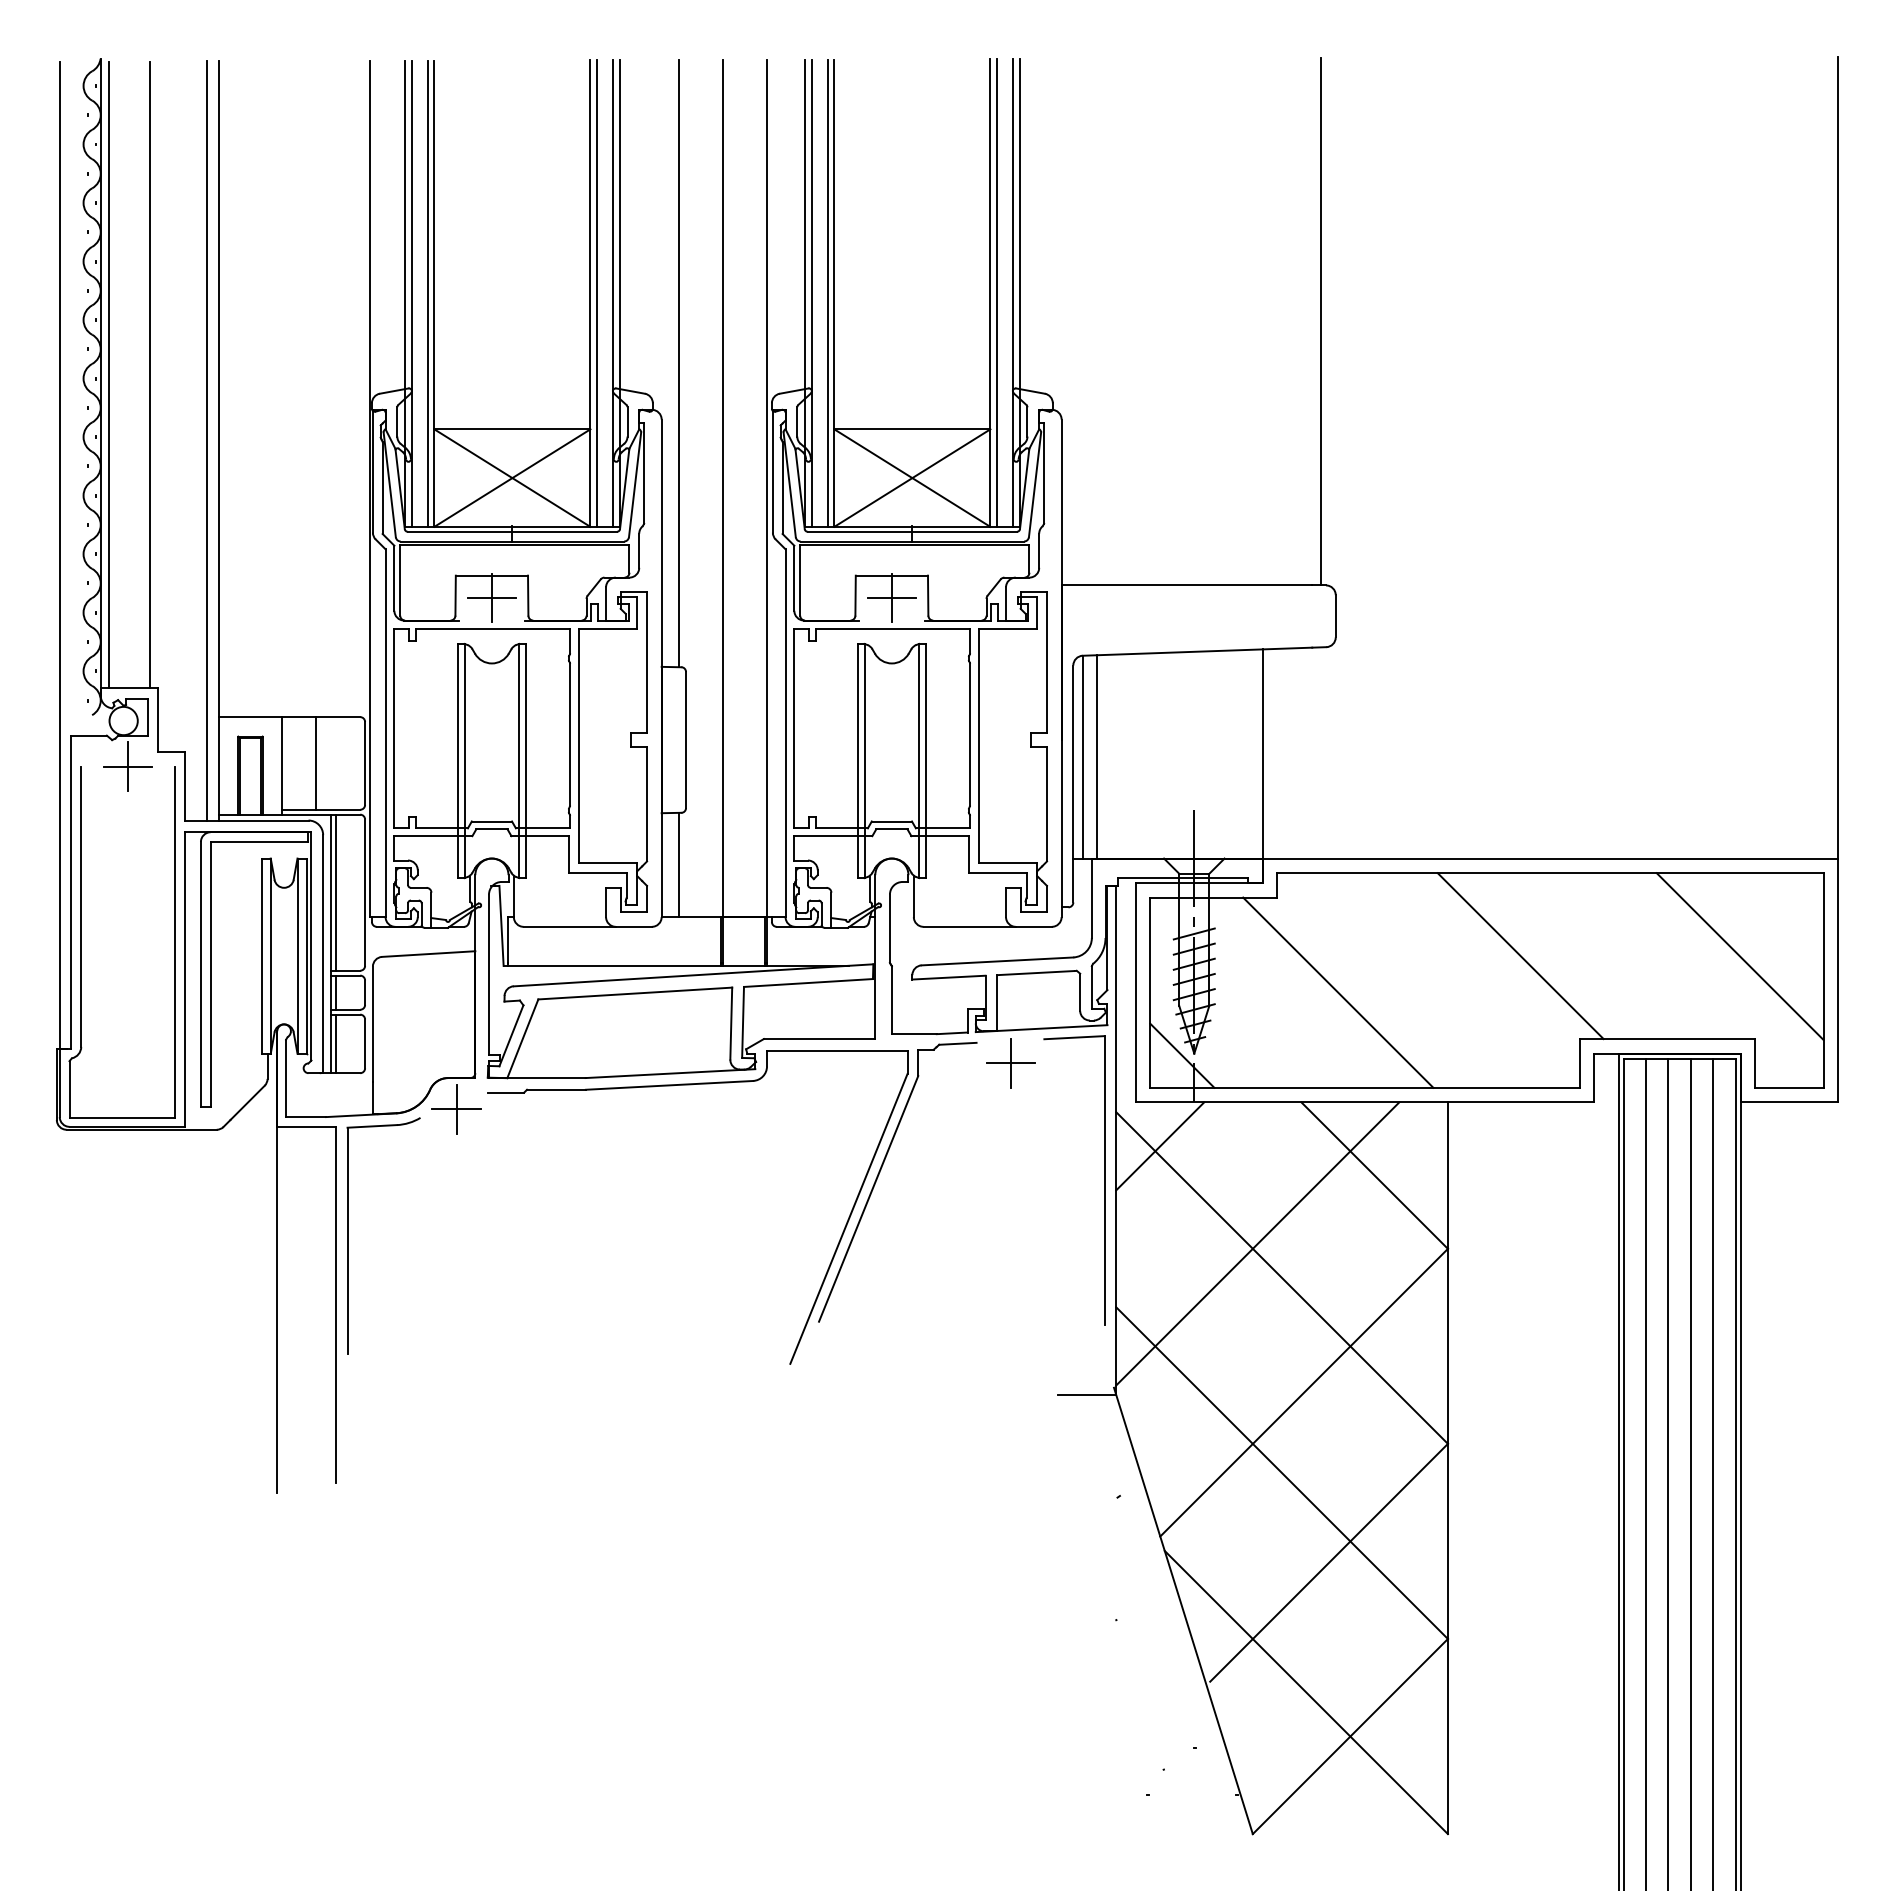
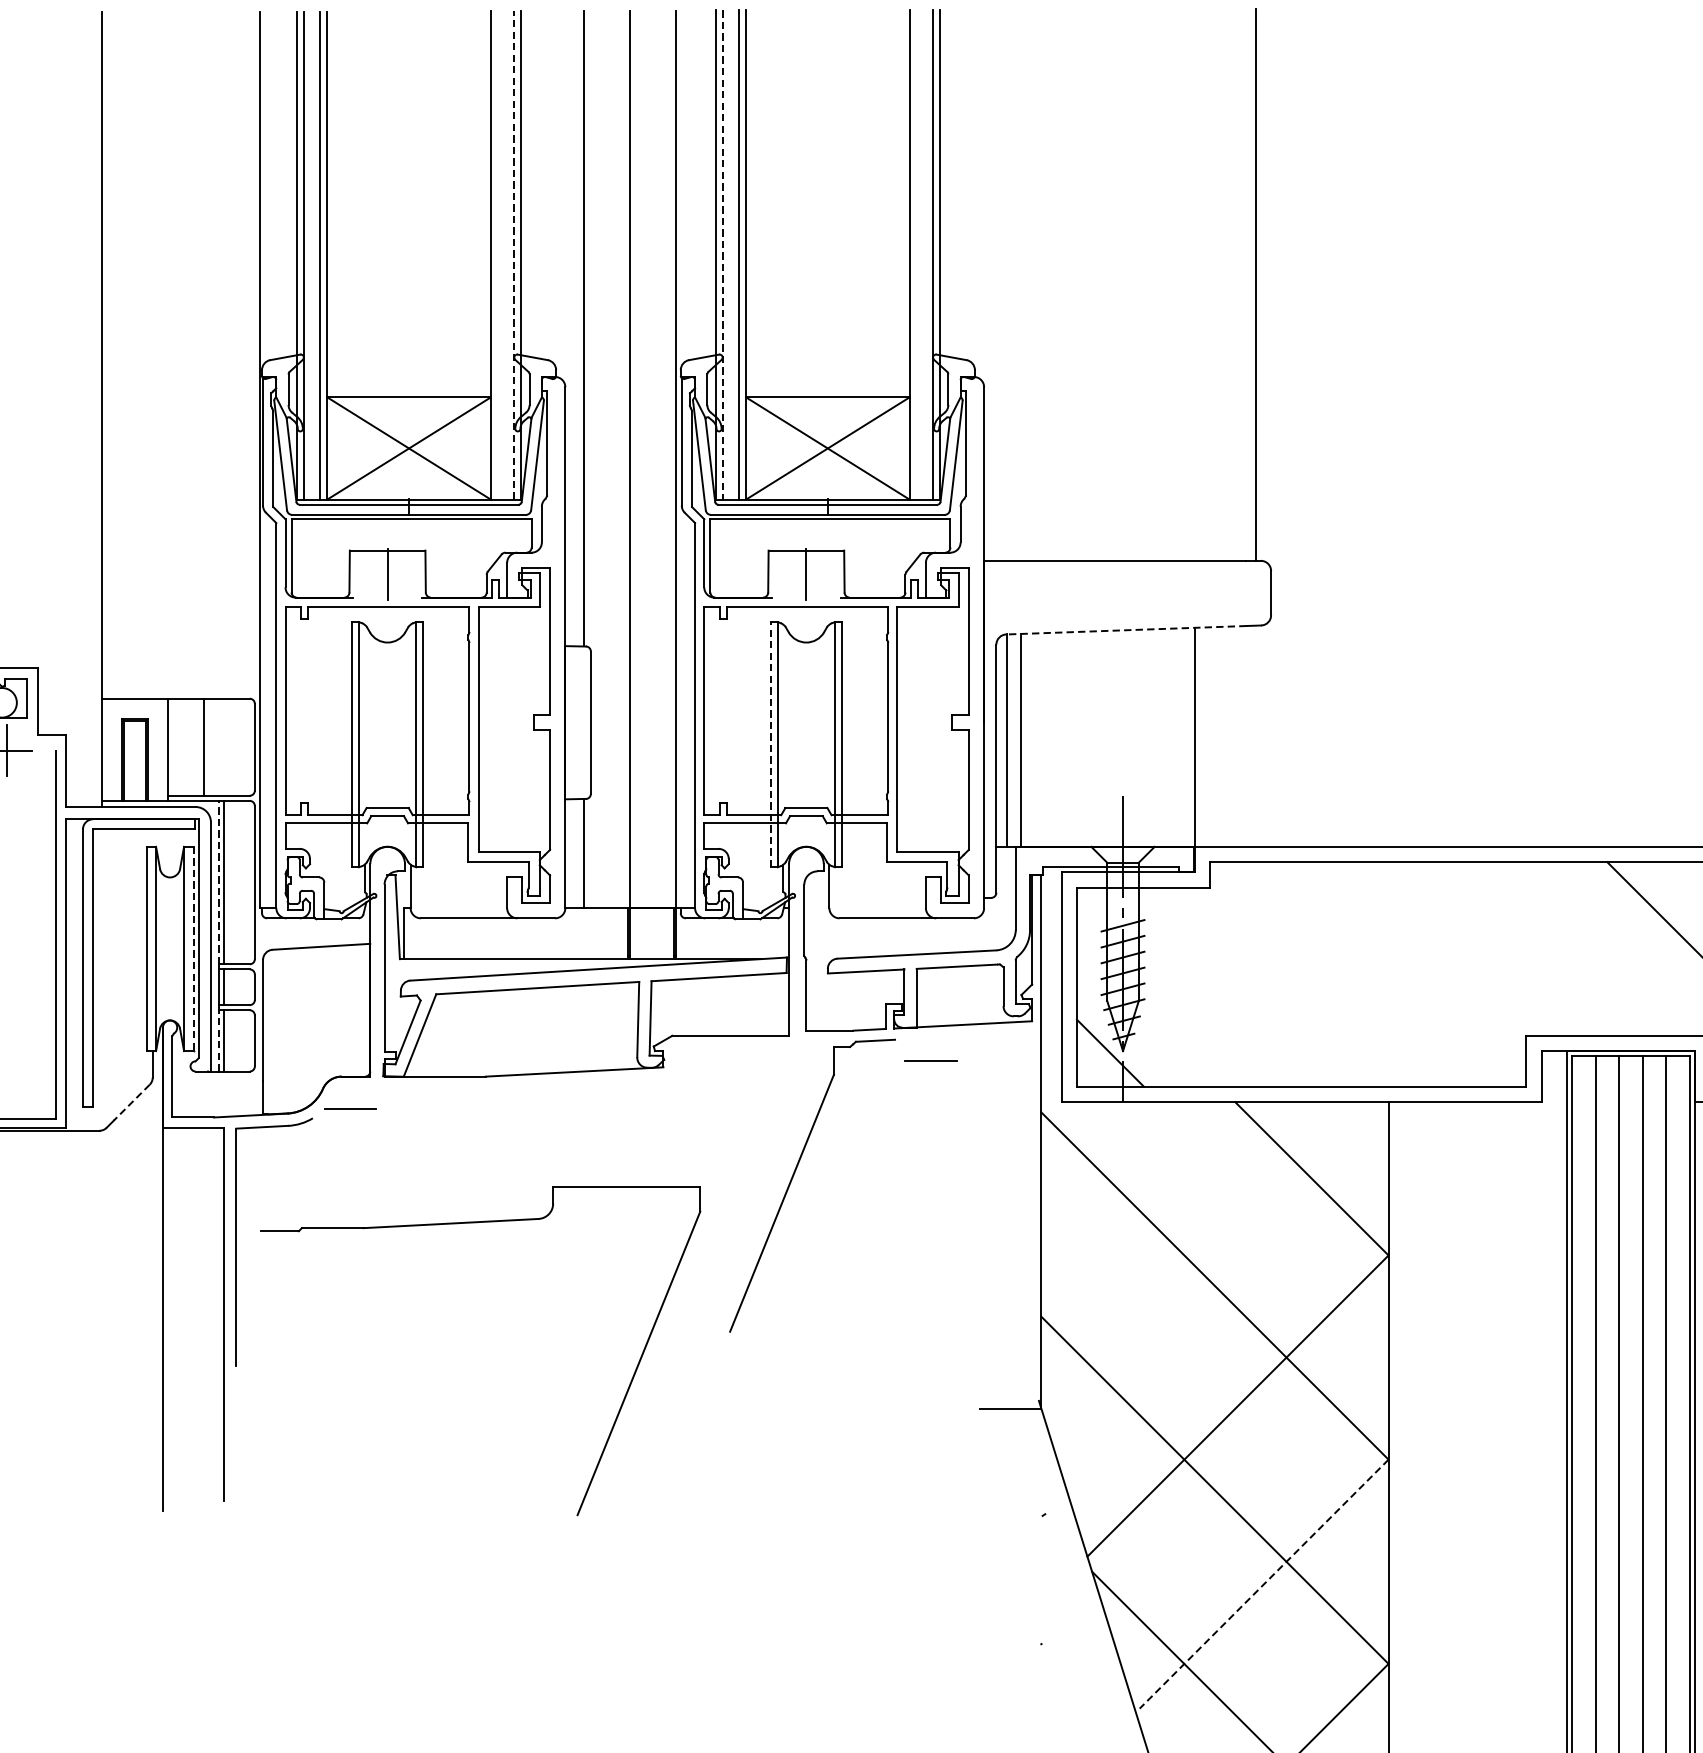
line: (997, 292) -> (916, 254), removed
line: (597, 293) -> (498, 255), removed
line: (612, 293) -> (513, 255), solid -> dashed
line: (811, 293) -> (722, 255), solid -> dashed
line: (149, 374) -> (29, 340), removed
line: (207, 440) -> (89, 409), removed
line: (491, 598) -> (387, 574), removed
line: (891, 598) -> (805, 574), removed
line: (1197, 651) -> (1126, 630), solid -> dashed
line: (858, 760) -> (771, 744), solid -> dashed
line: (330, 892) -> (218, 882), solid -> dashed
line: (306, 956) -> (193, 949), solid -> dashed
line: (1520, 956) -> (1464, 949), removed
line: (1338, 992) -> (1274, 987), removed
line: (330, 1043) -> (218, 1040), solid -> dashed
line: (1010, 1063) -> (930, 1061), removed
part: (692, 1085) -> (475, 1223), moved
line: (247, 1103) -> (131, 1103), solid -> dashed
line: (456, 1108) -> (350, 1108), removed
line: (1160, 1146) -> (1087, 1148), removed
part: (1104, 1180) -> (1029, 1183), removed
line: (1257, 1243) -> (1189, 1249), removed
line: (1328, 1563) -> (1263, 1584), solid -> dashed

